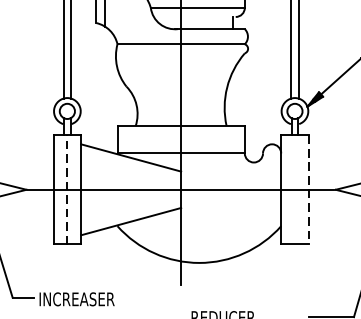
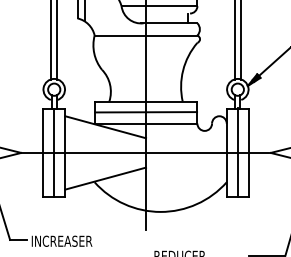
line: (181, 139) -> (146, 112), added
line: (67, 189) -> (54, 152), dashed -> solid
line: (294, 189) -> (237, 152), added
line: (308, 190) -> (248, 153), dashed -> solid

